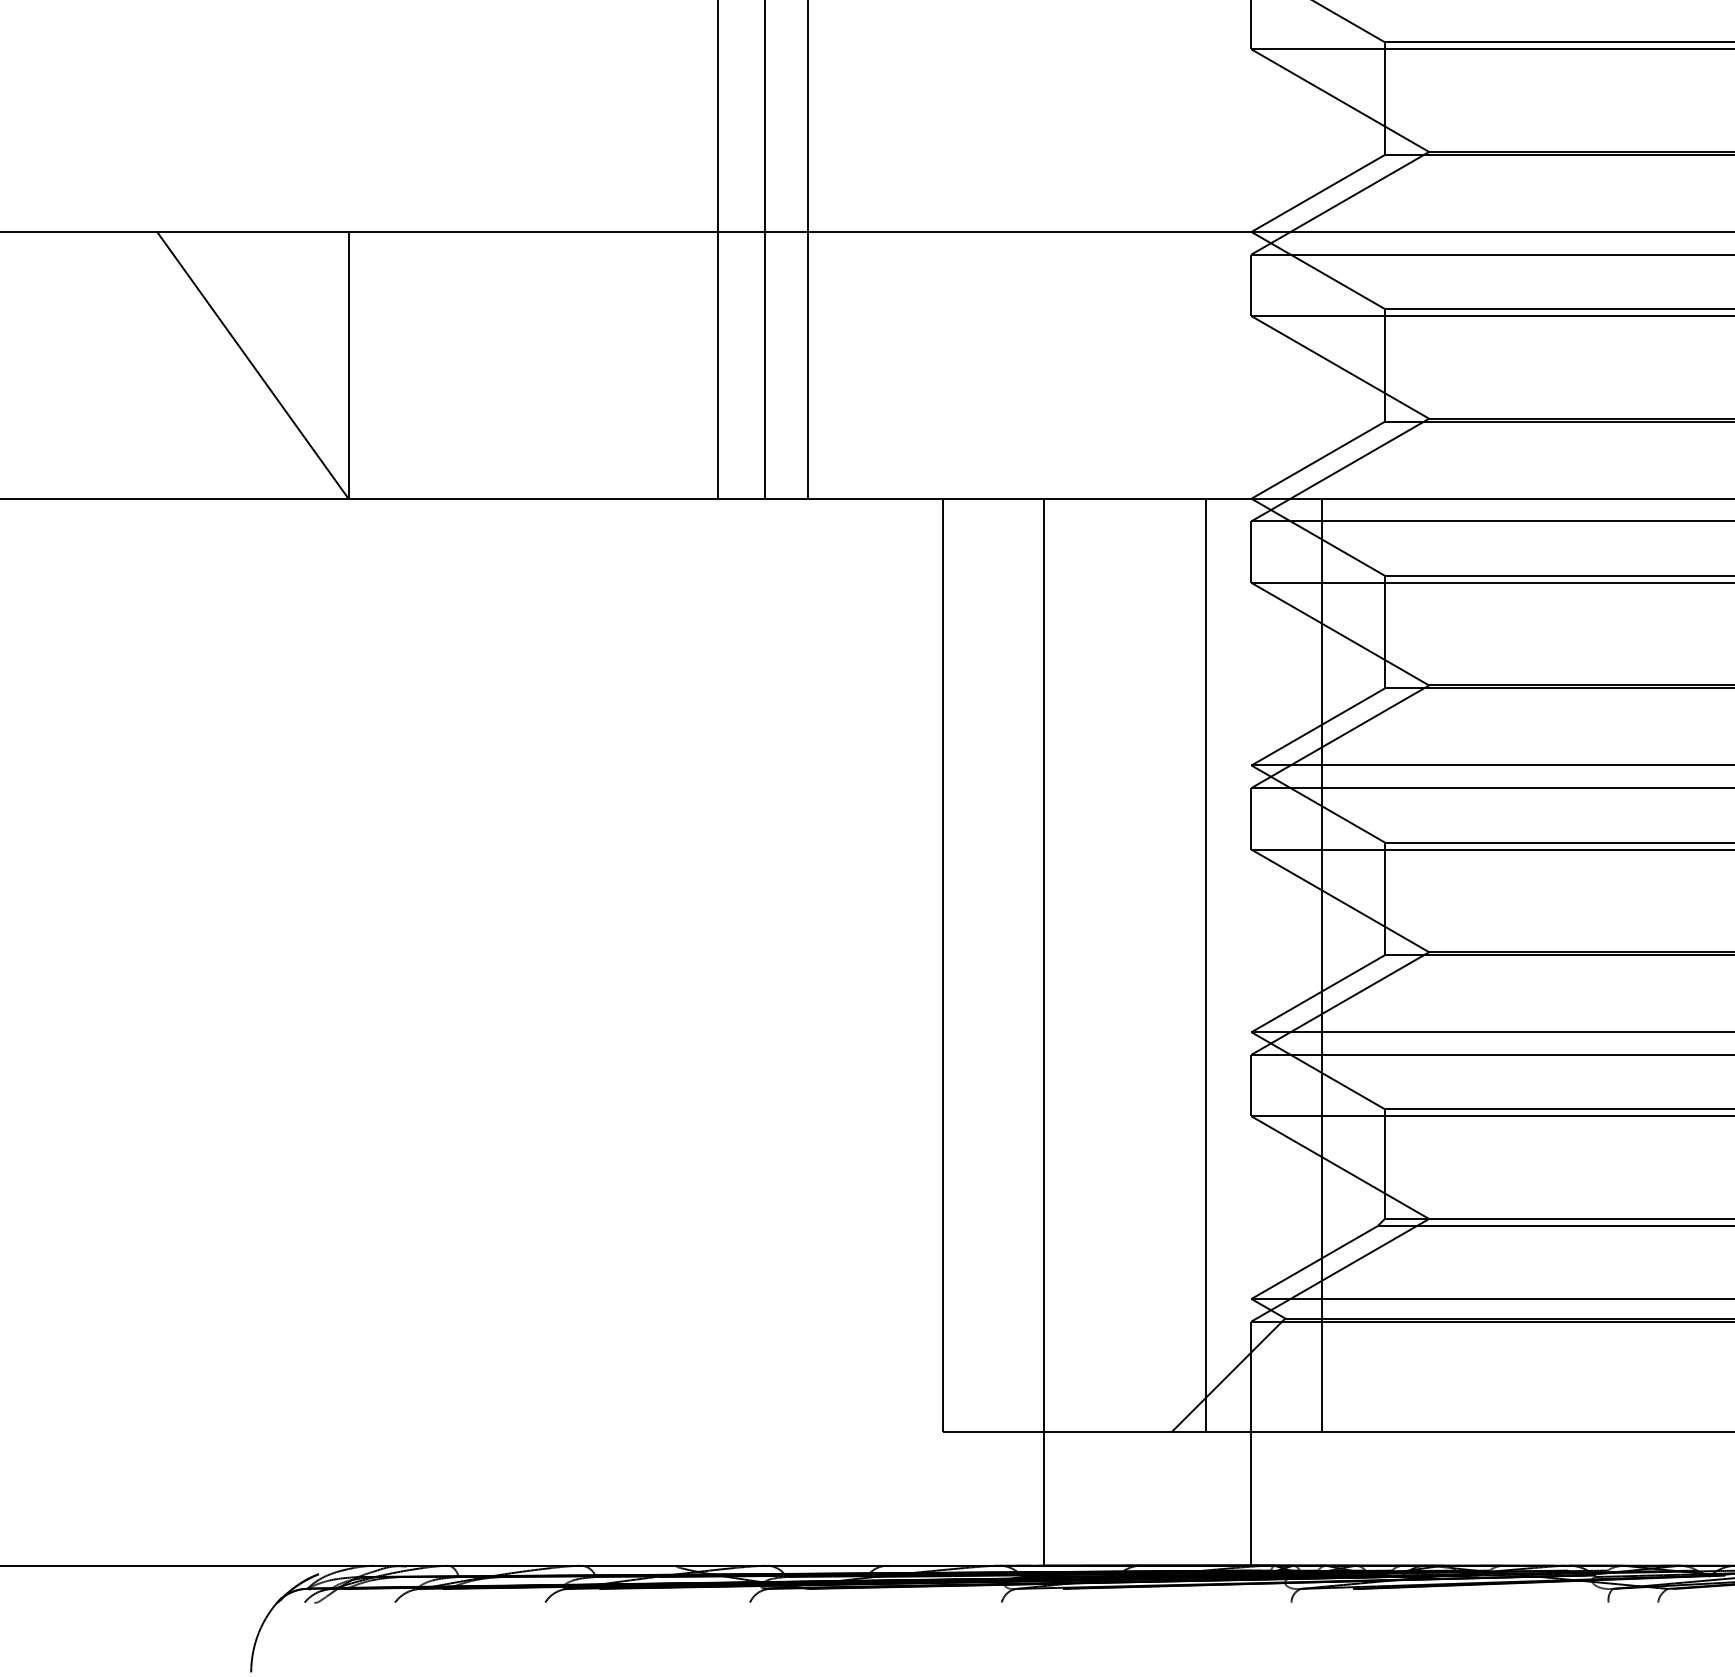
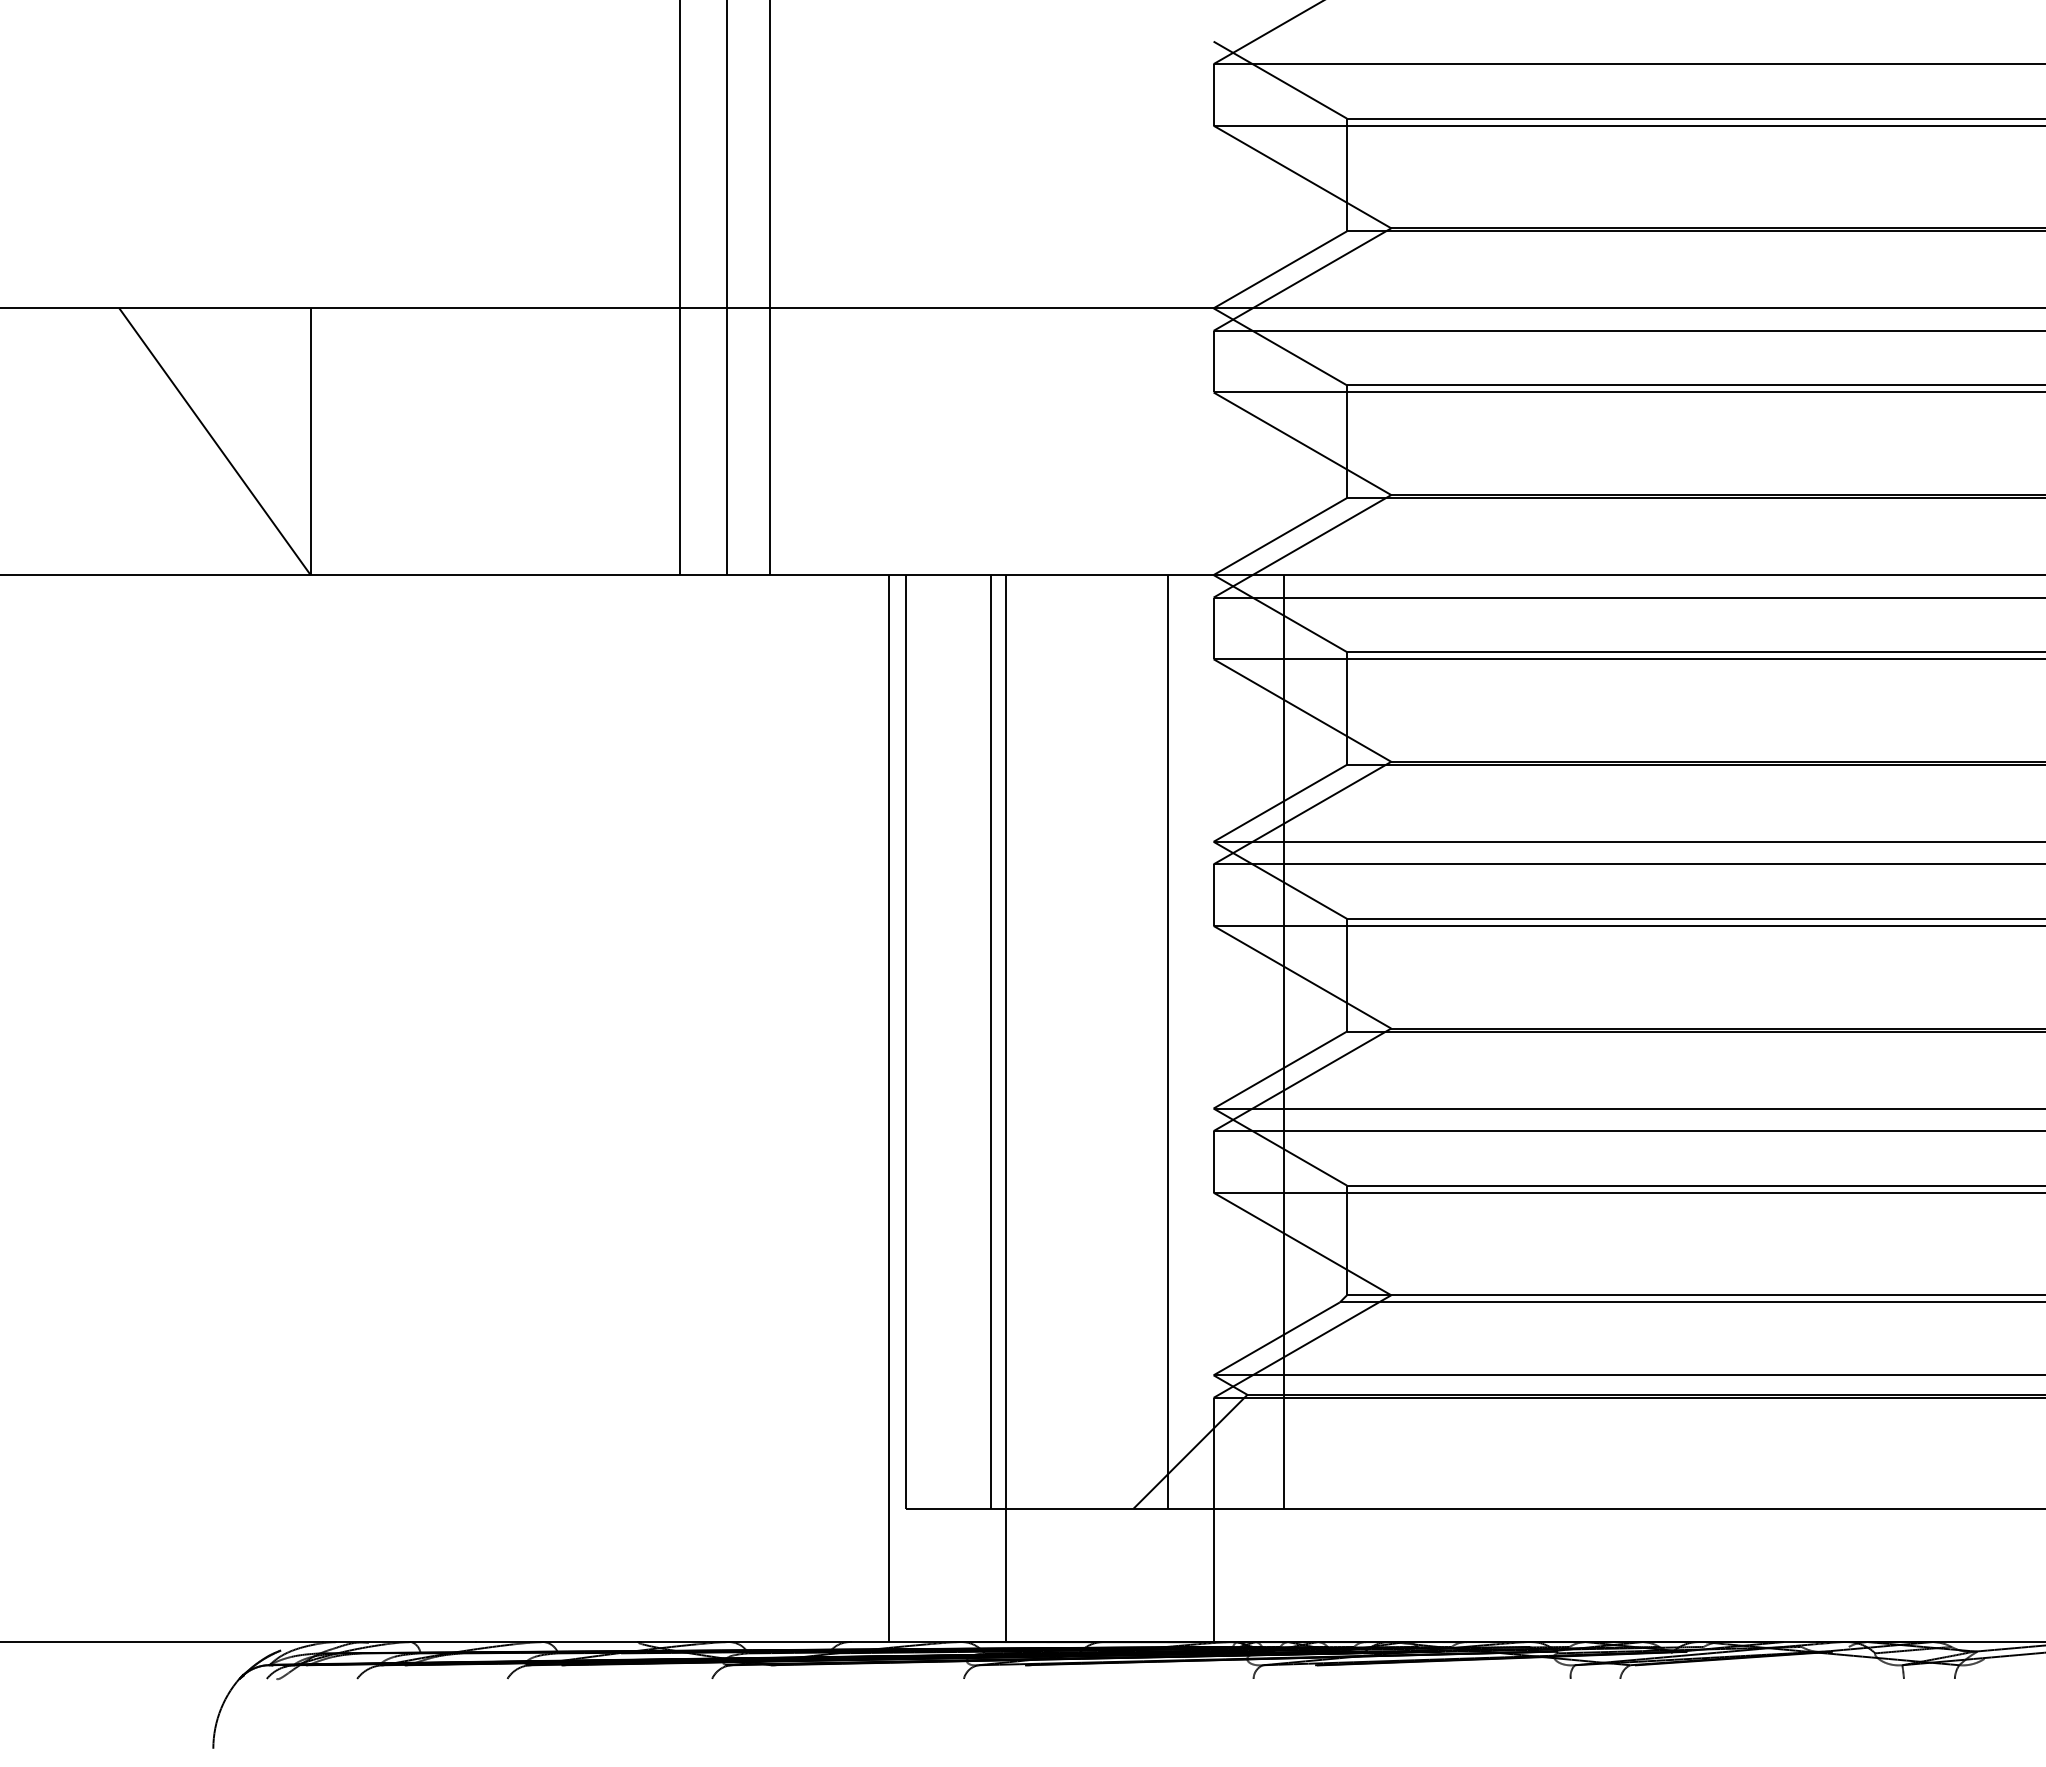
line: (1029, 965) -> (991, 1041), added
line: (927, 1032) -> (889, 1108), added

